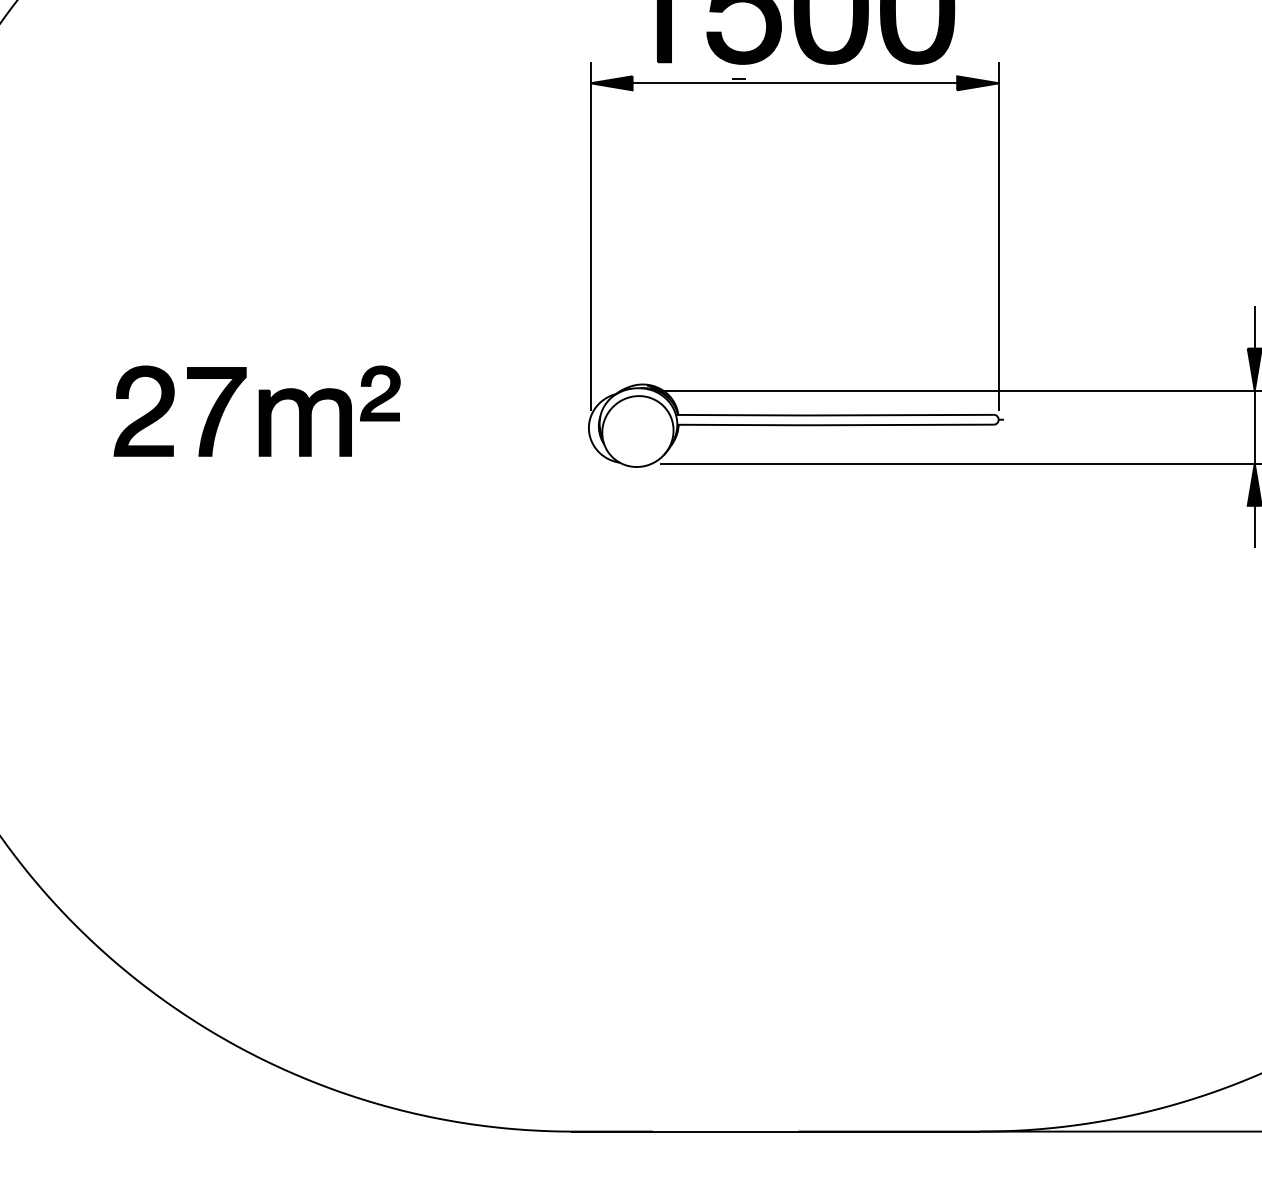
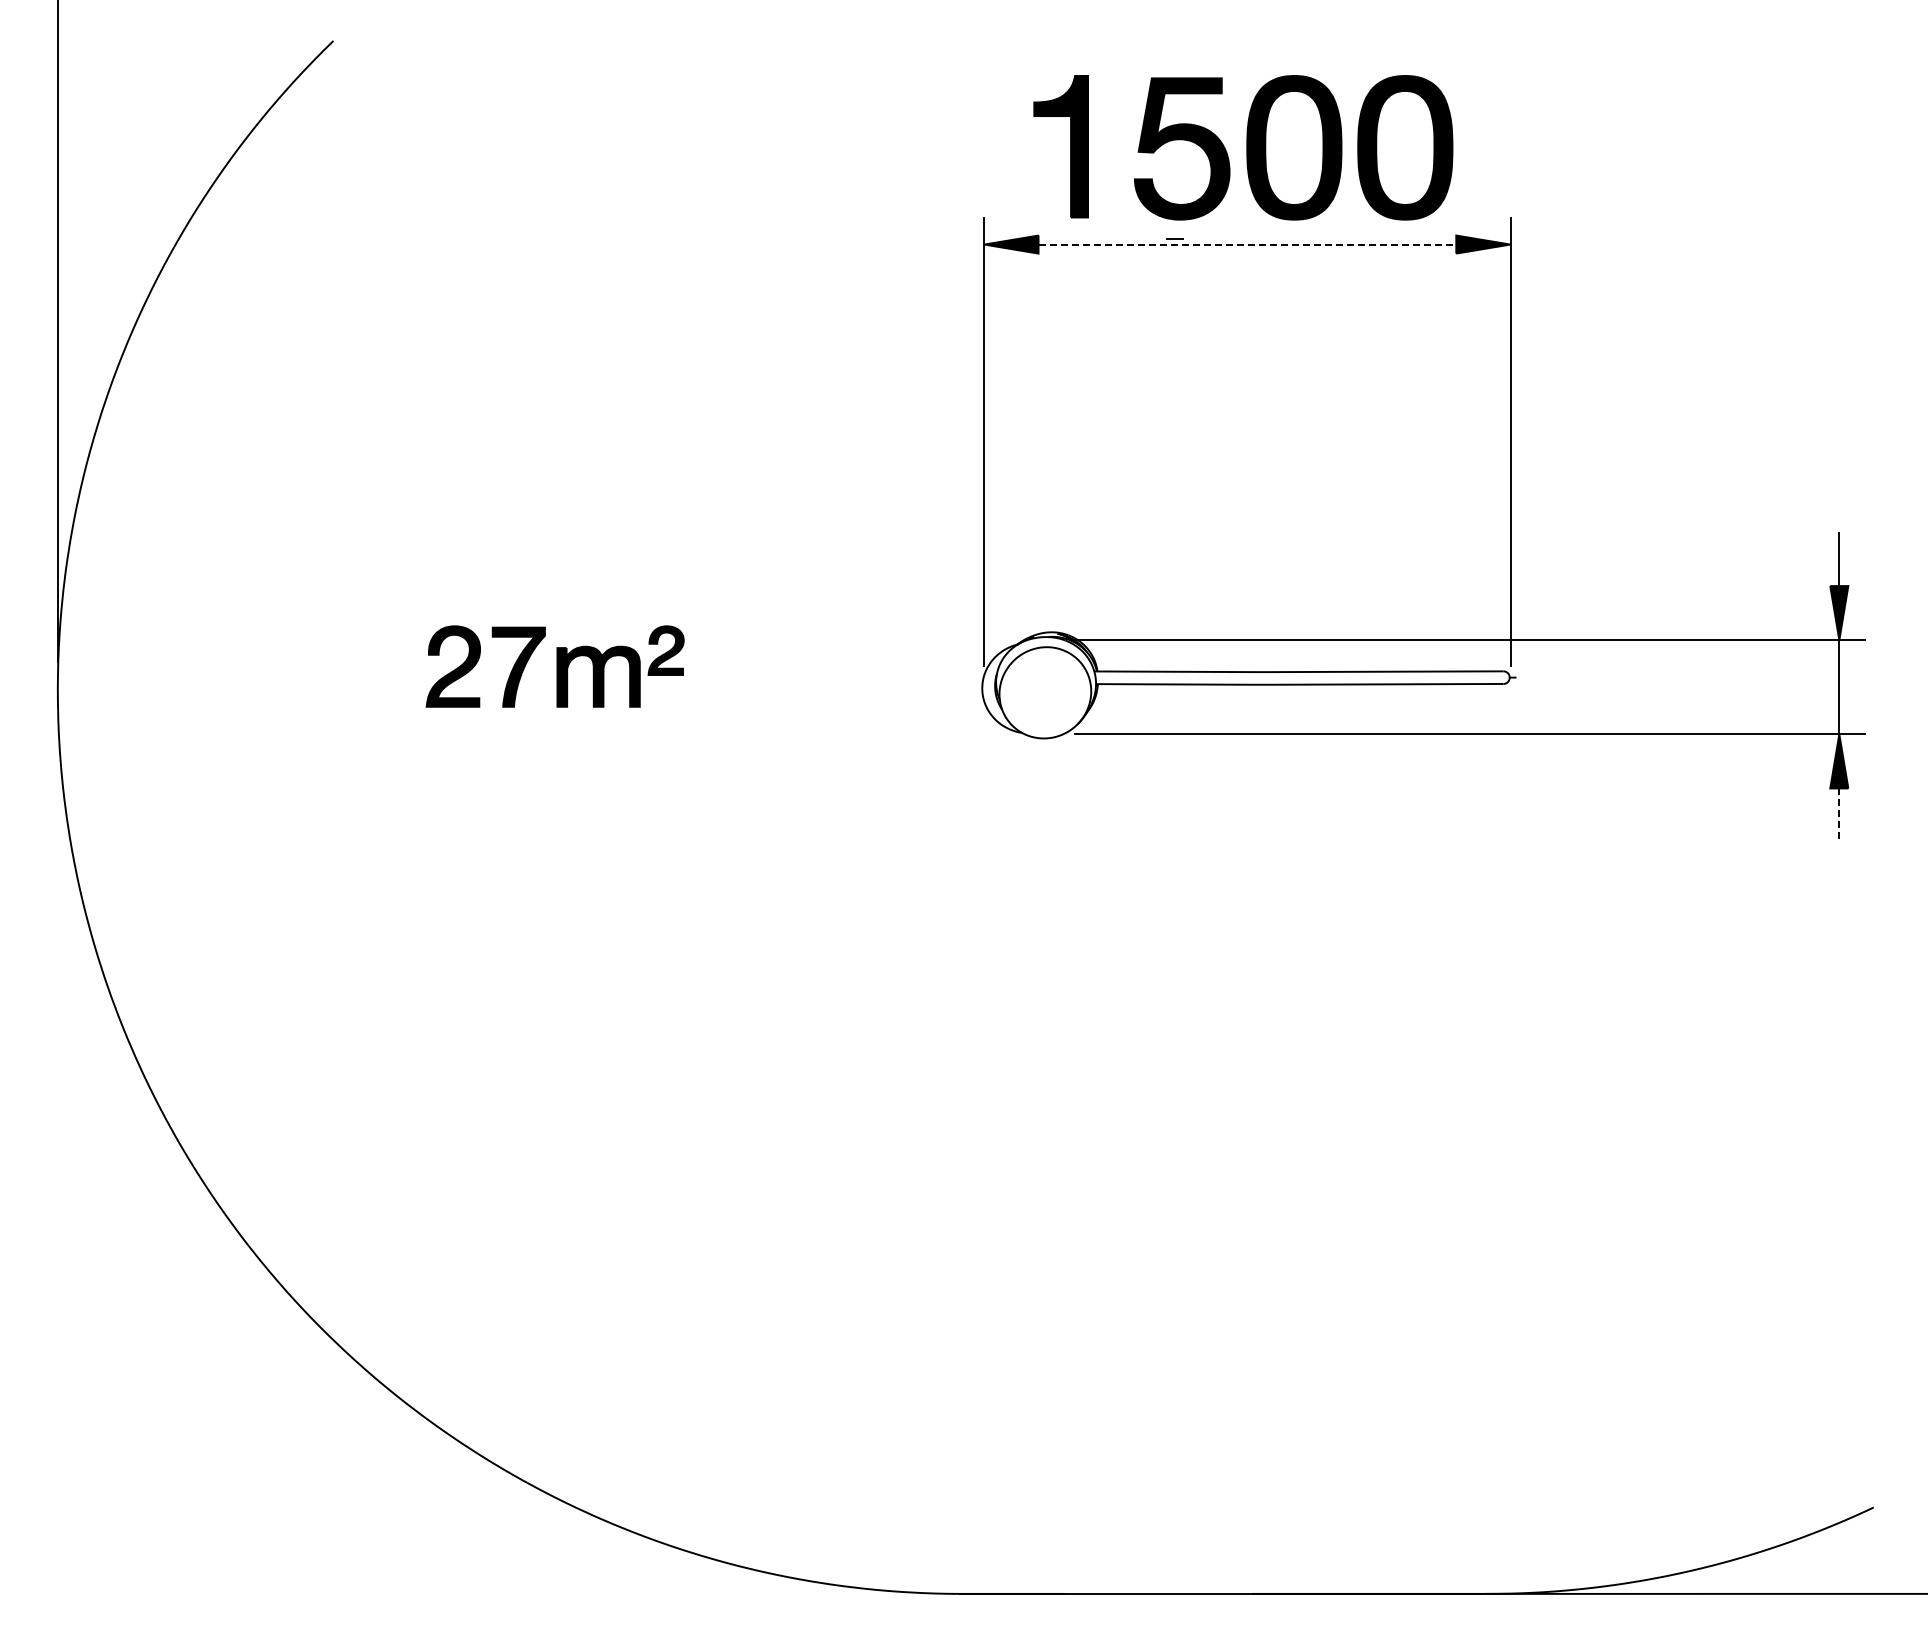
line: (794, 83) -> (1247, 244), solid -> dashed
part: (256, 411) -> (554, 666), size x0.7
line: (1254, 527) -> (1839, 816), solid -> dashed

